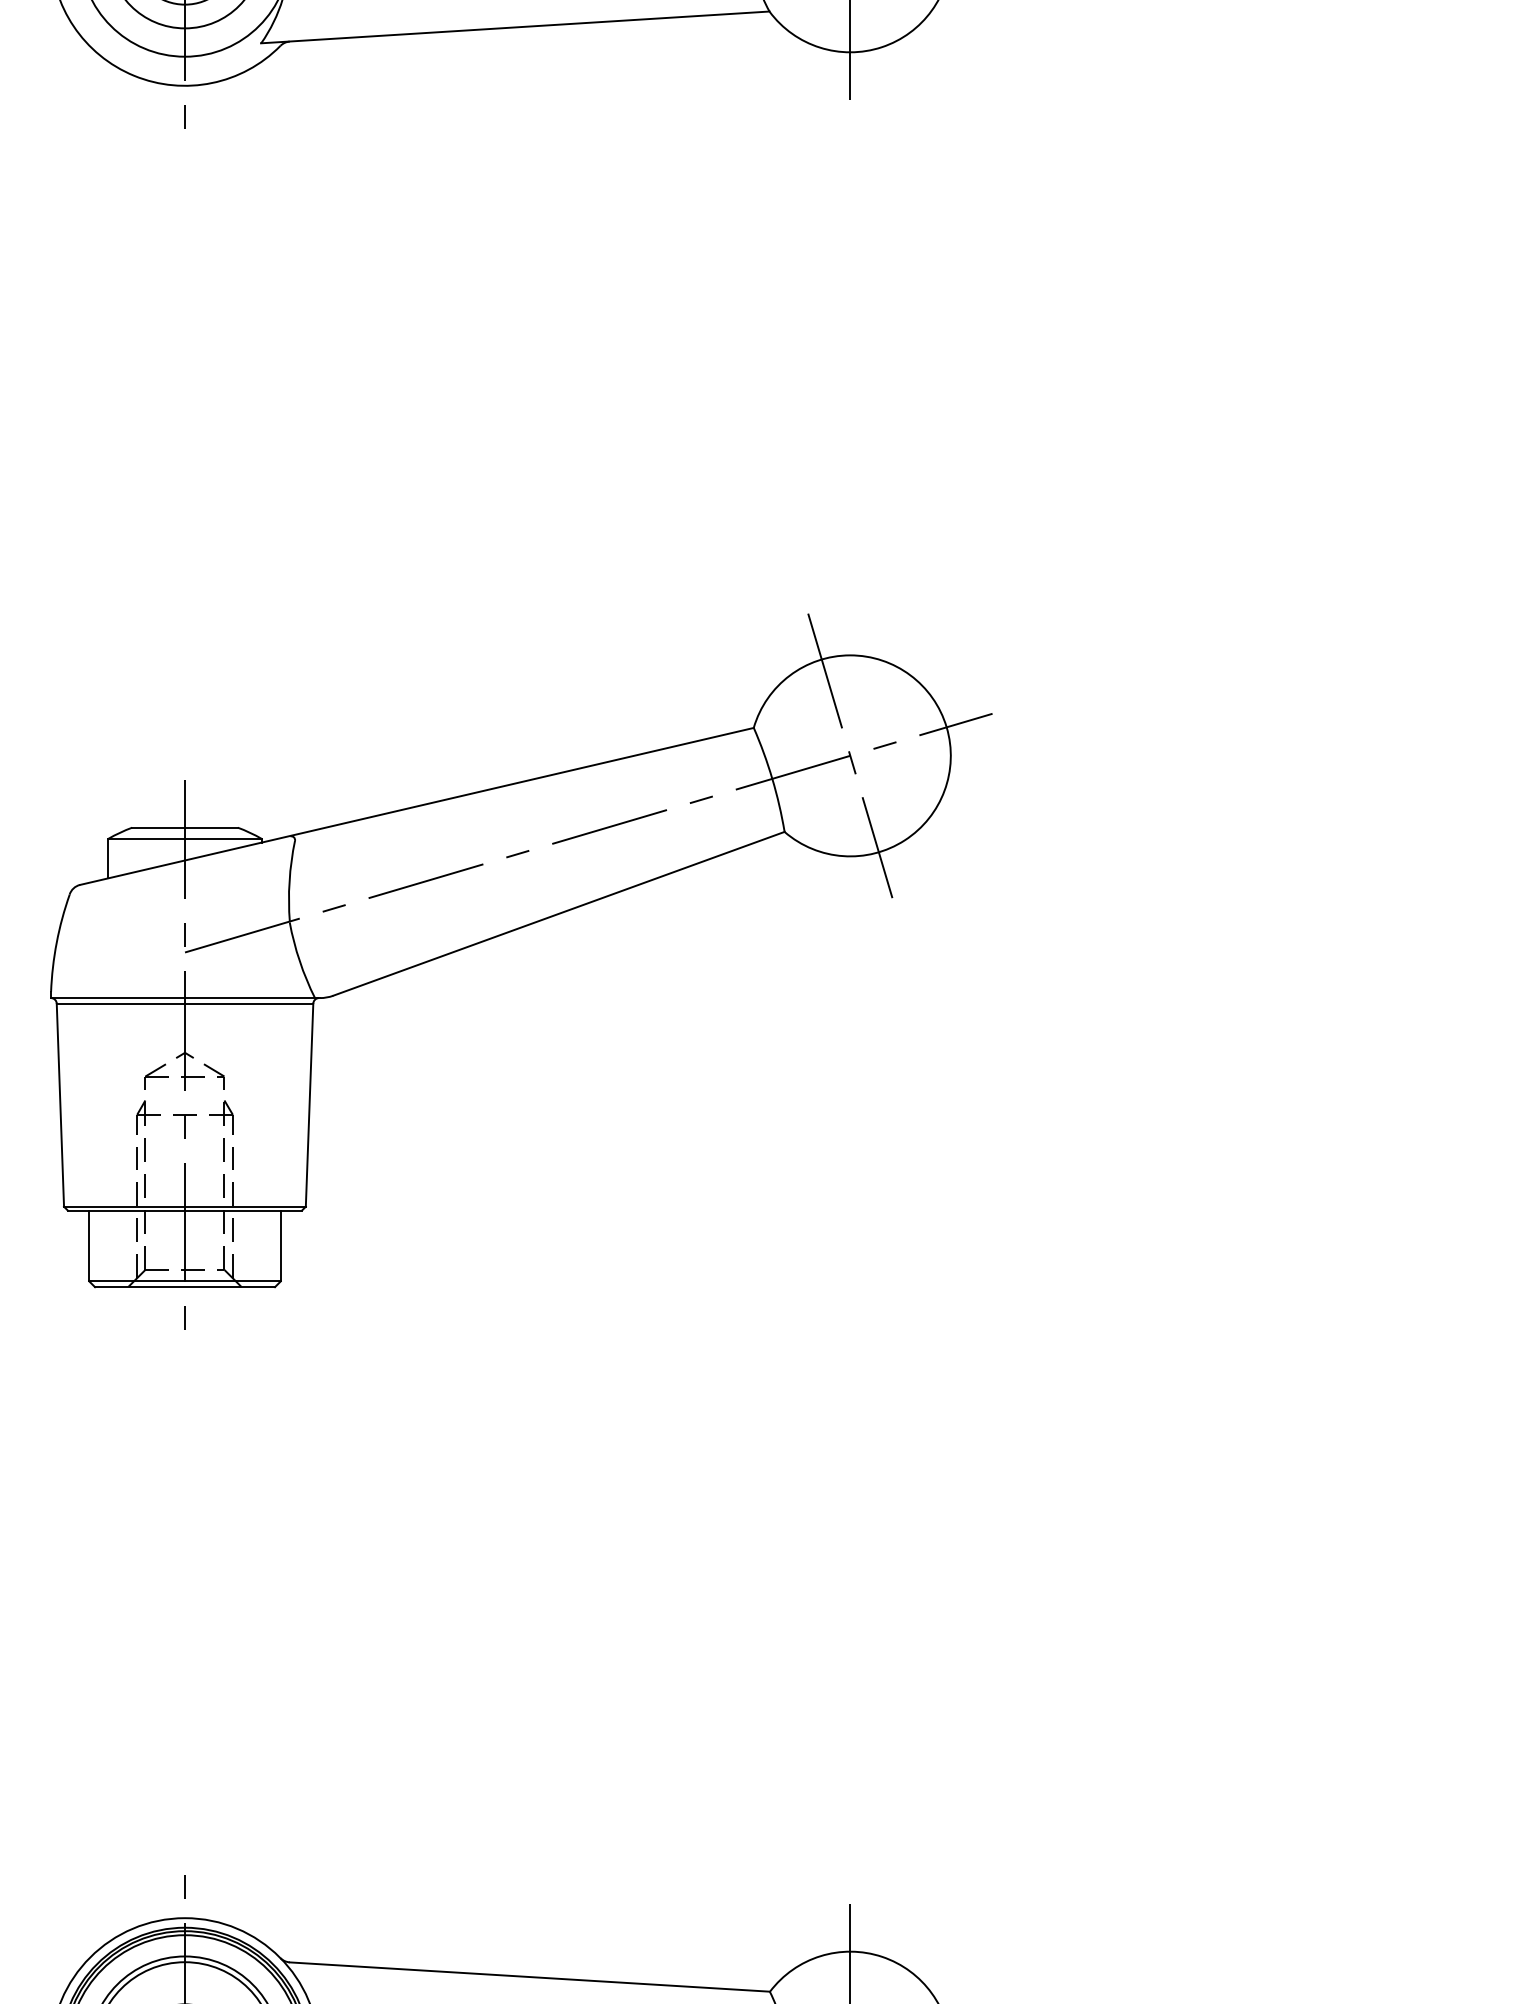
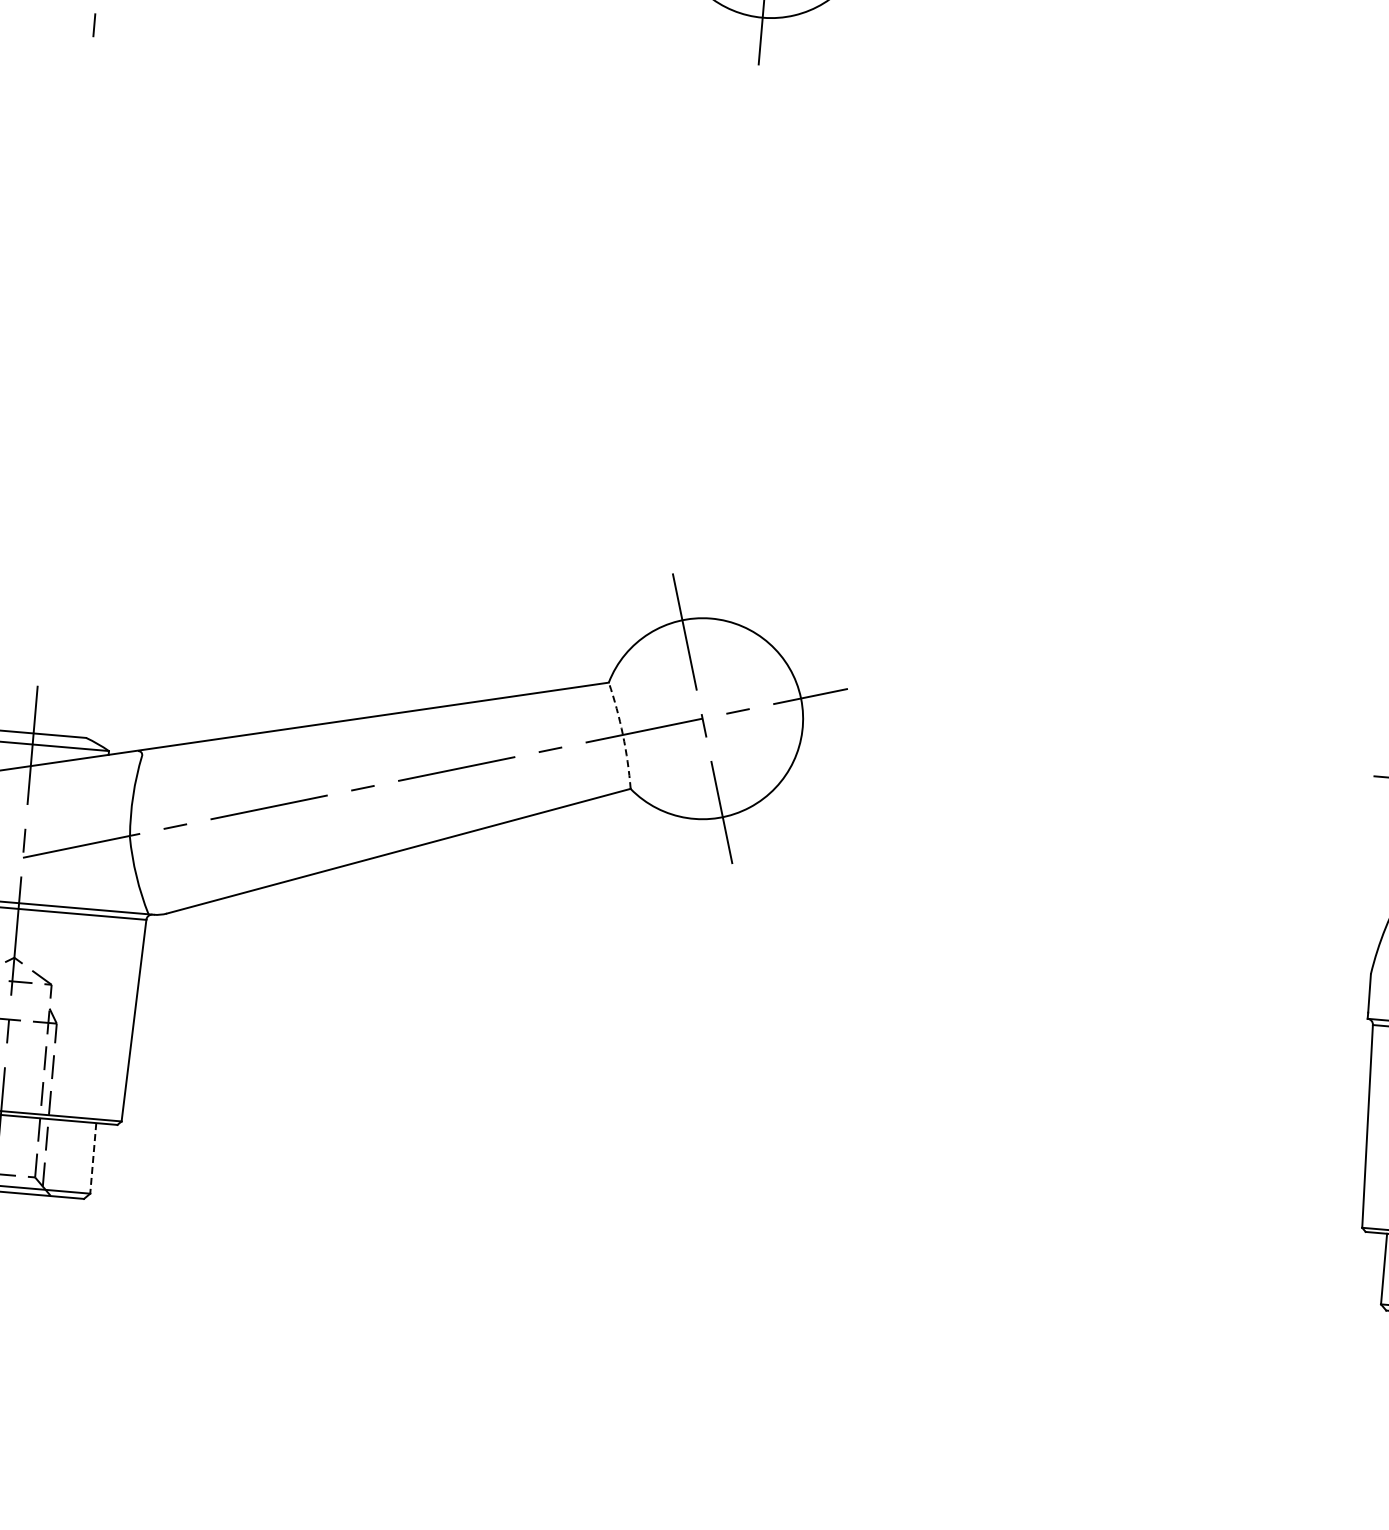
arc: (772, 779) -> (623, 735), solid -> dashed
line: (280, 1246) -> (92, 1158), solid -> dashed

